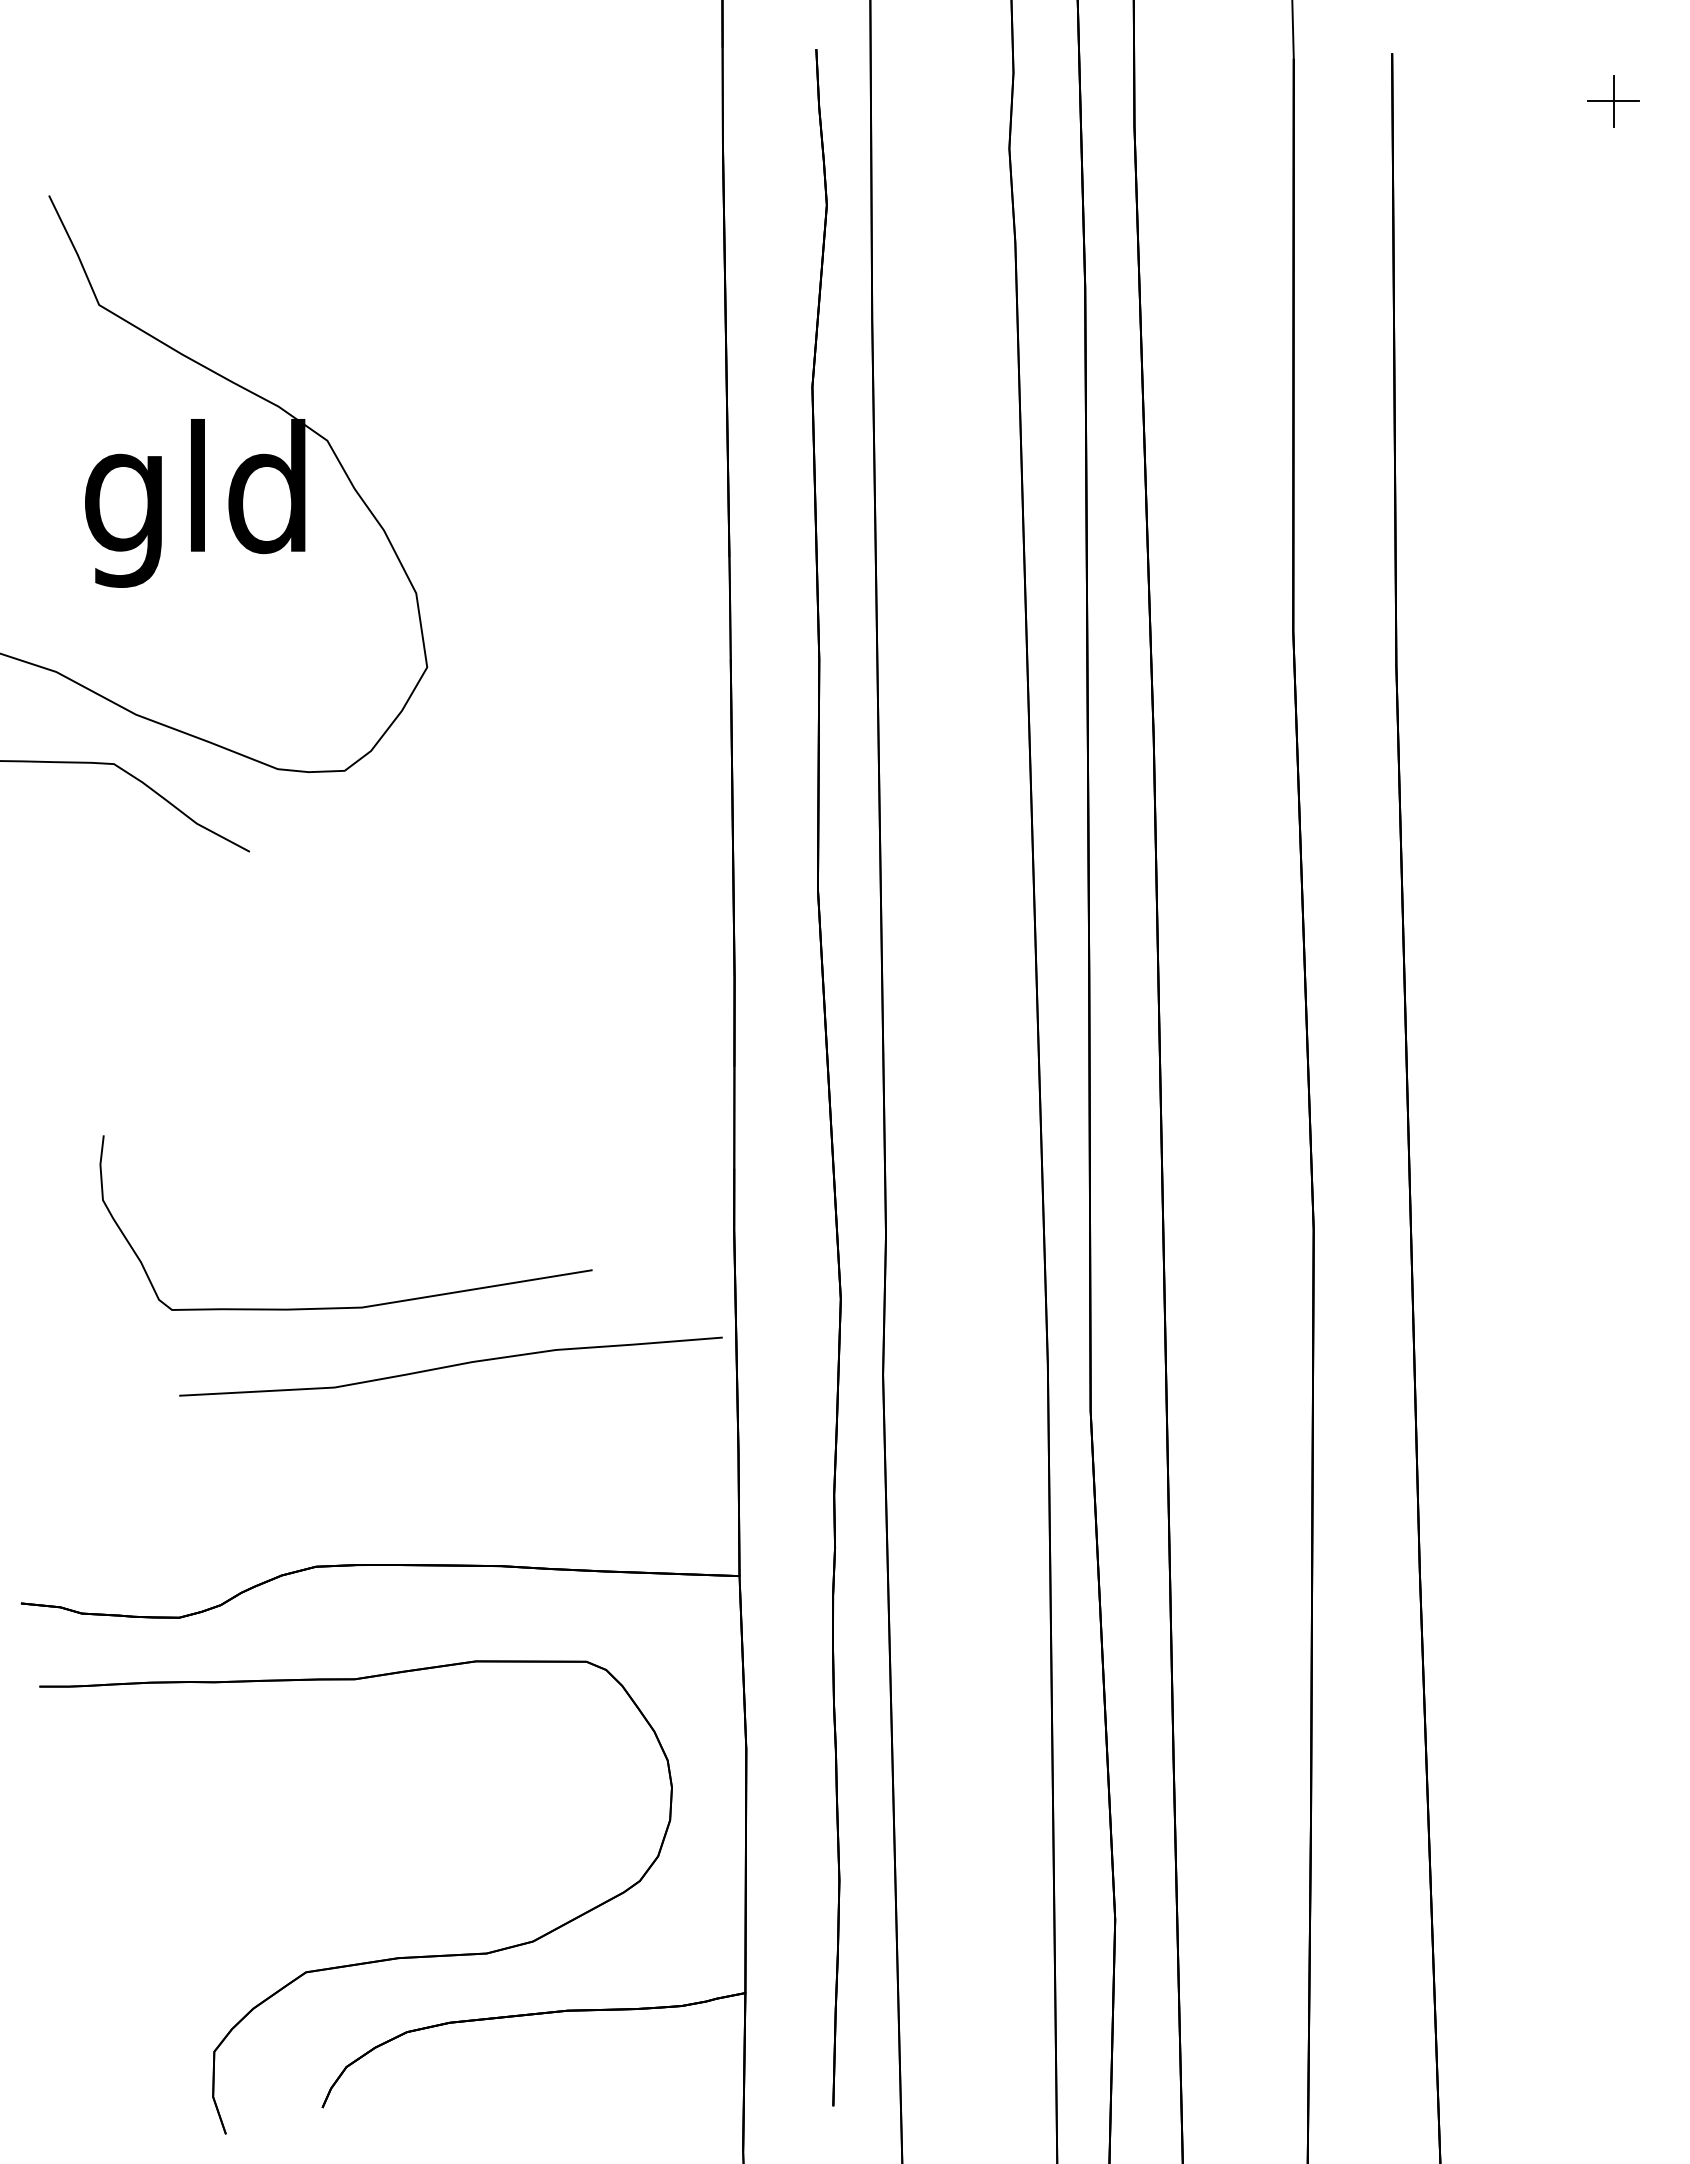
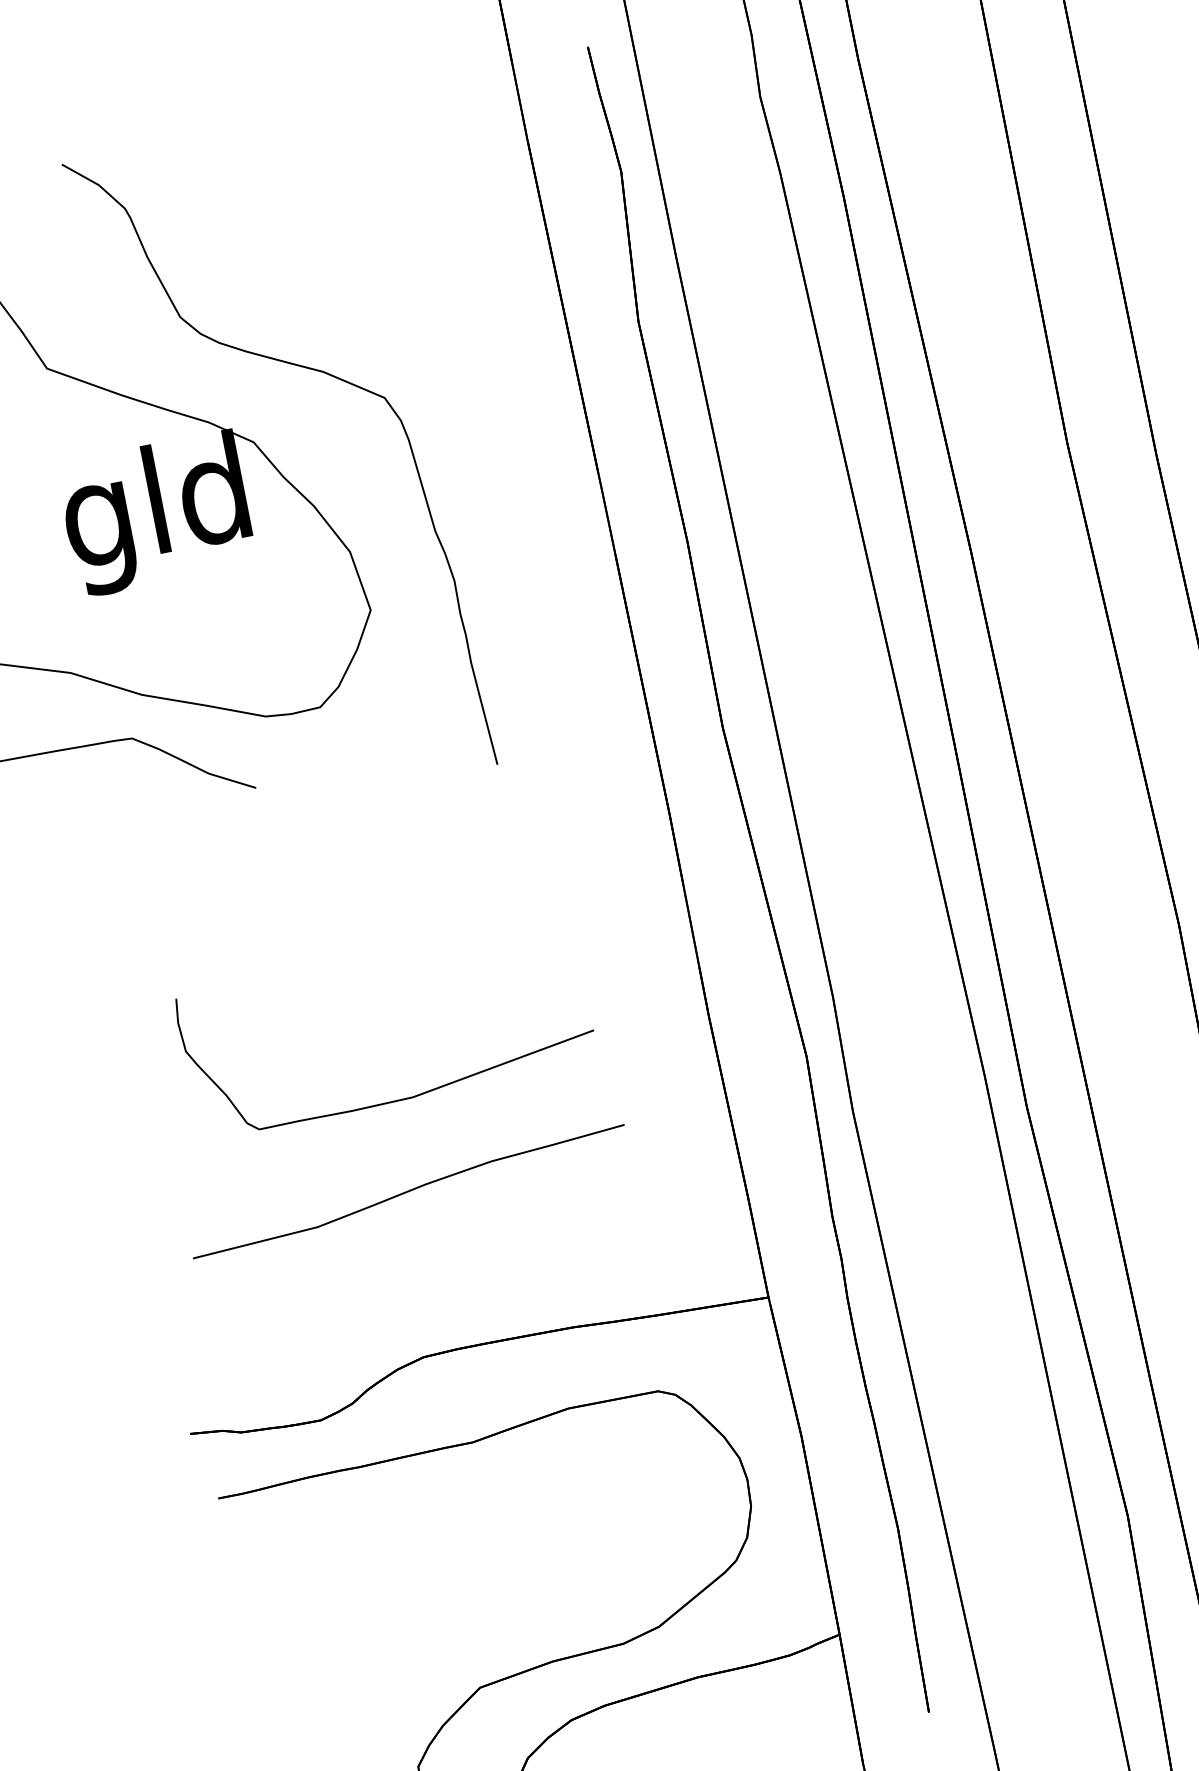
curve: (407, 365) -> (306, 368), added
curve: (353, 1306) -> (405, 1097), moved
curve: (450, 1366) -> (408, 1191), moved

